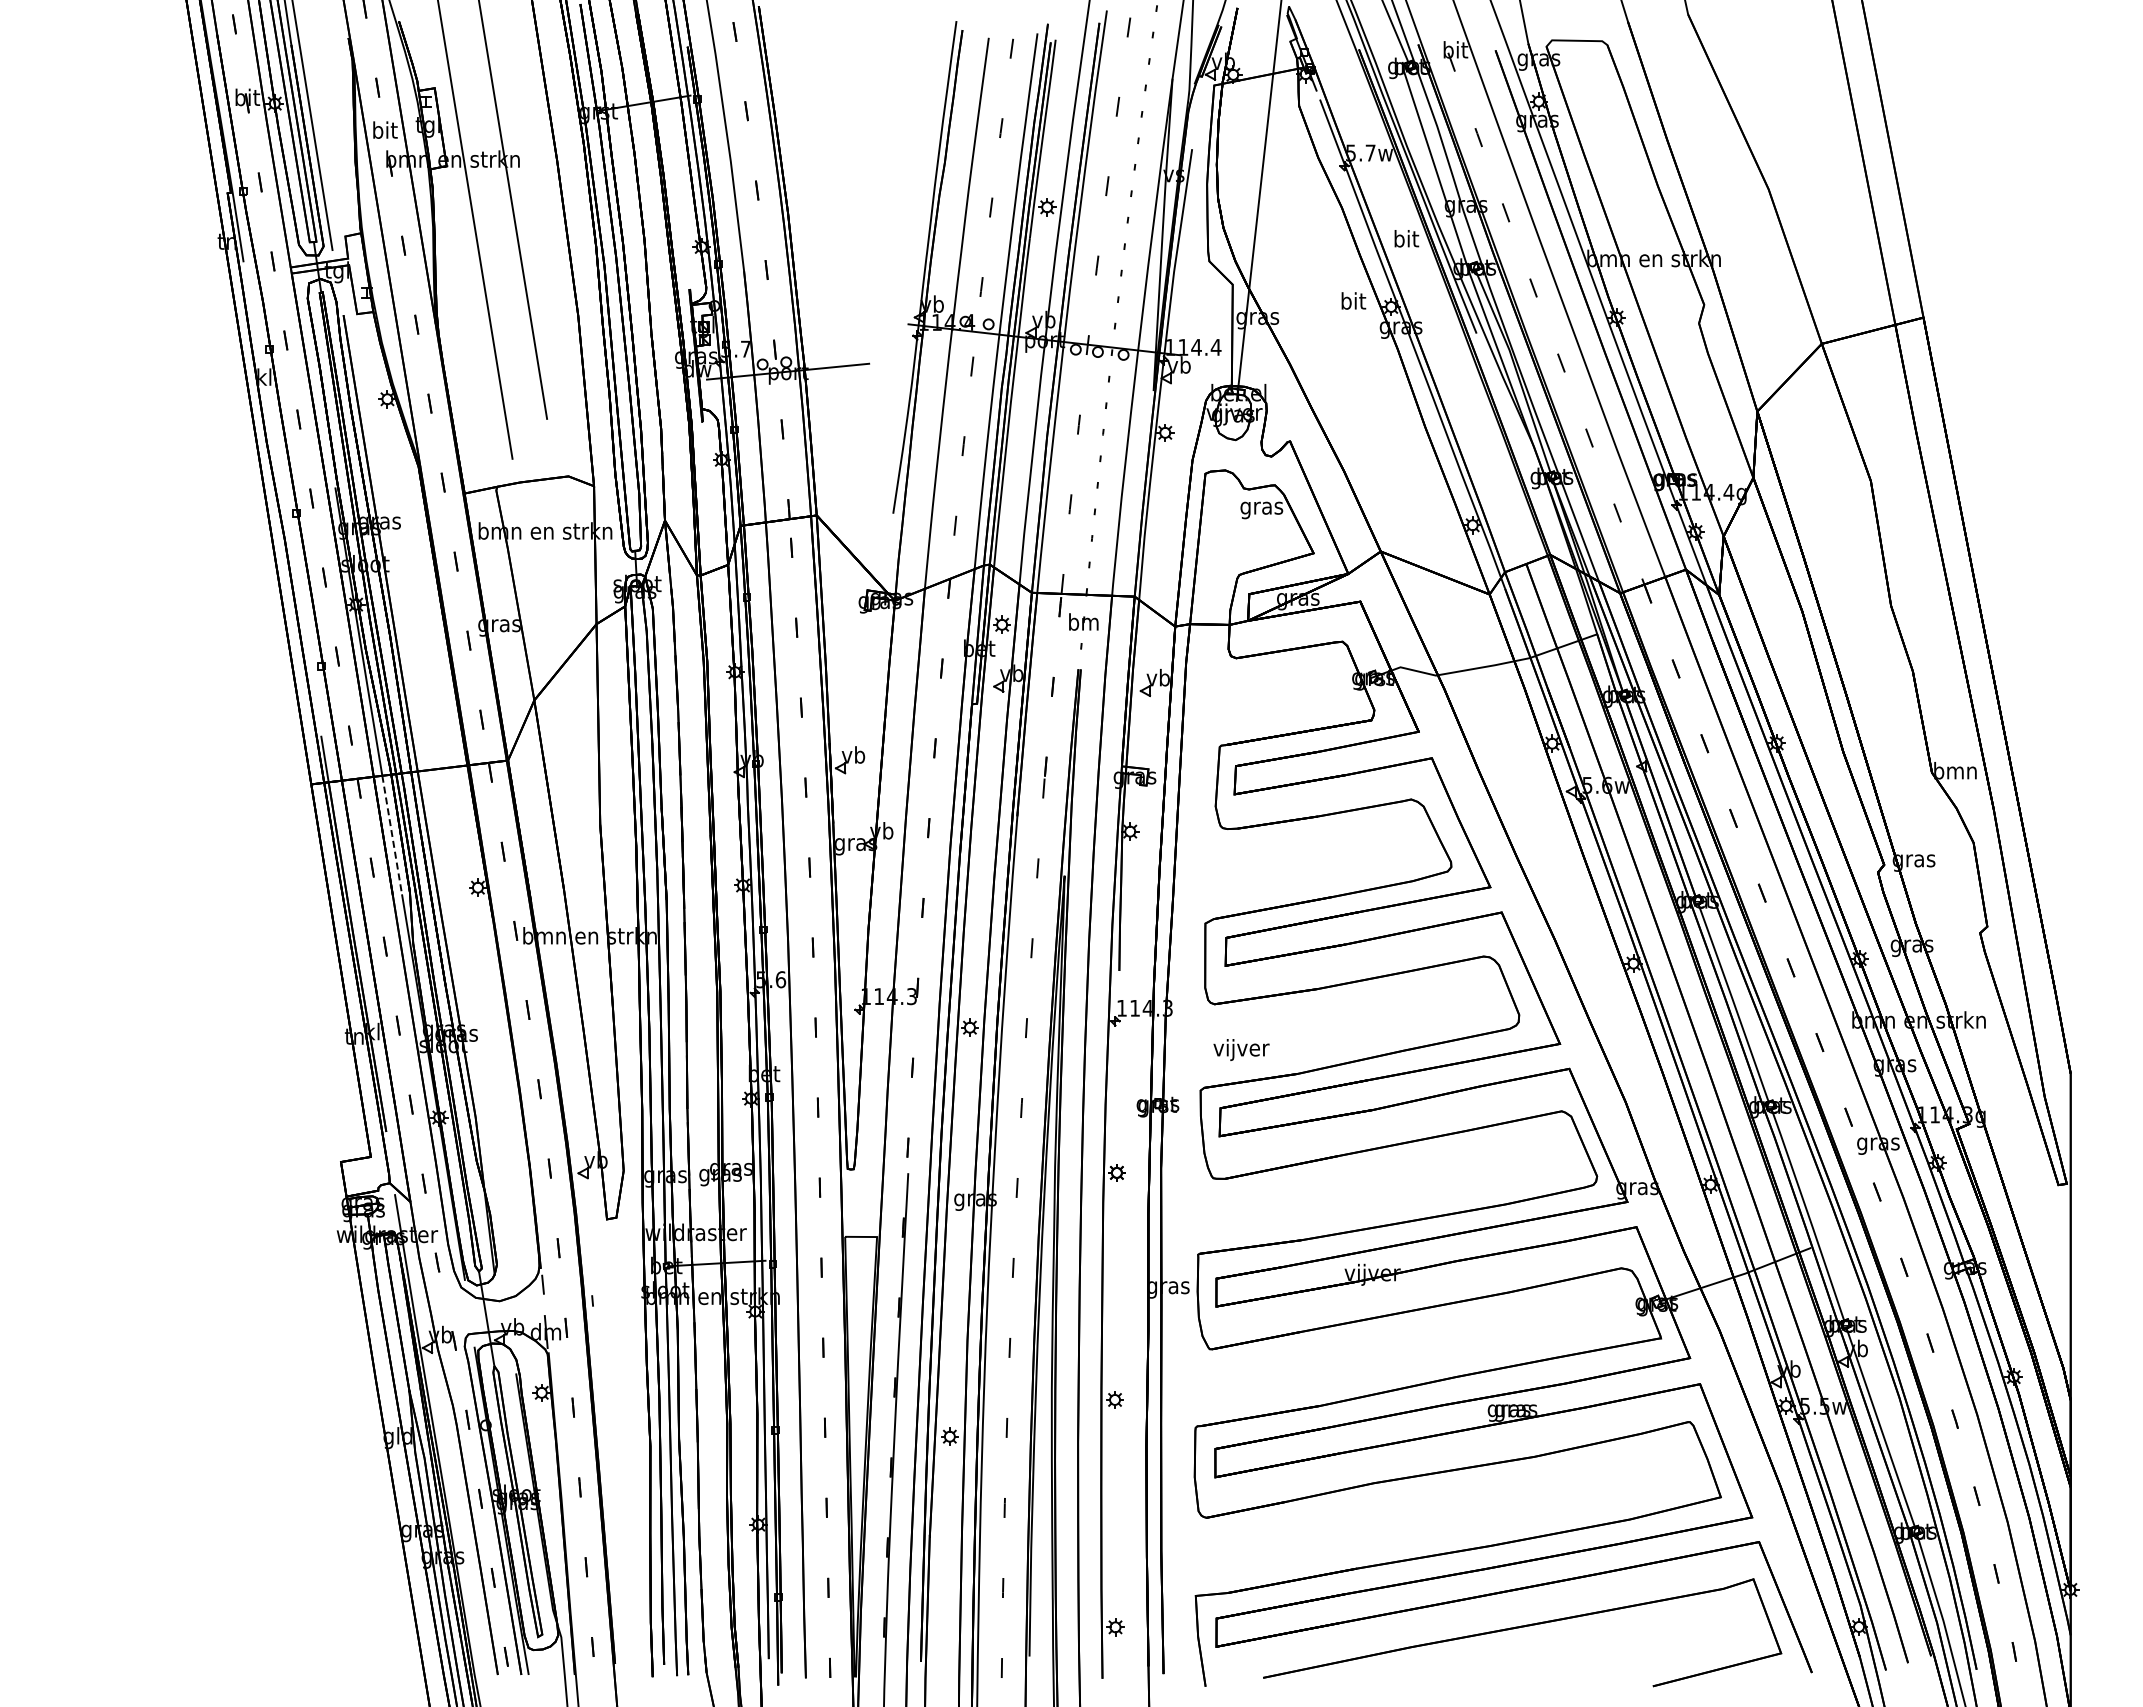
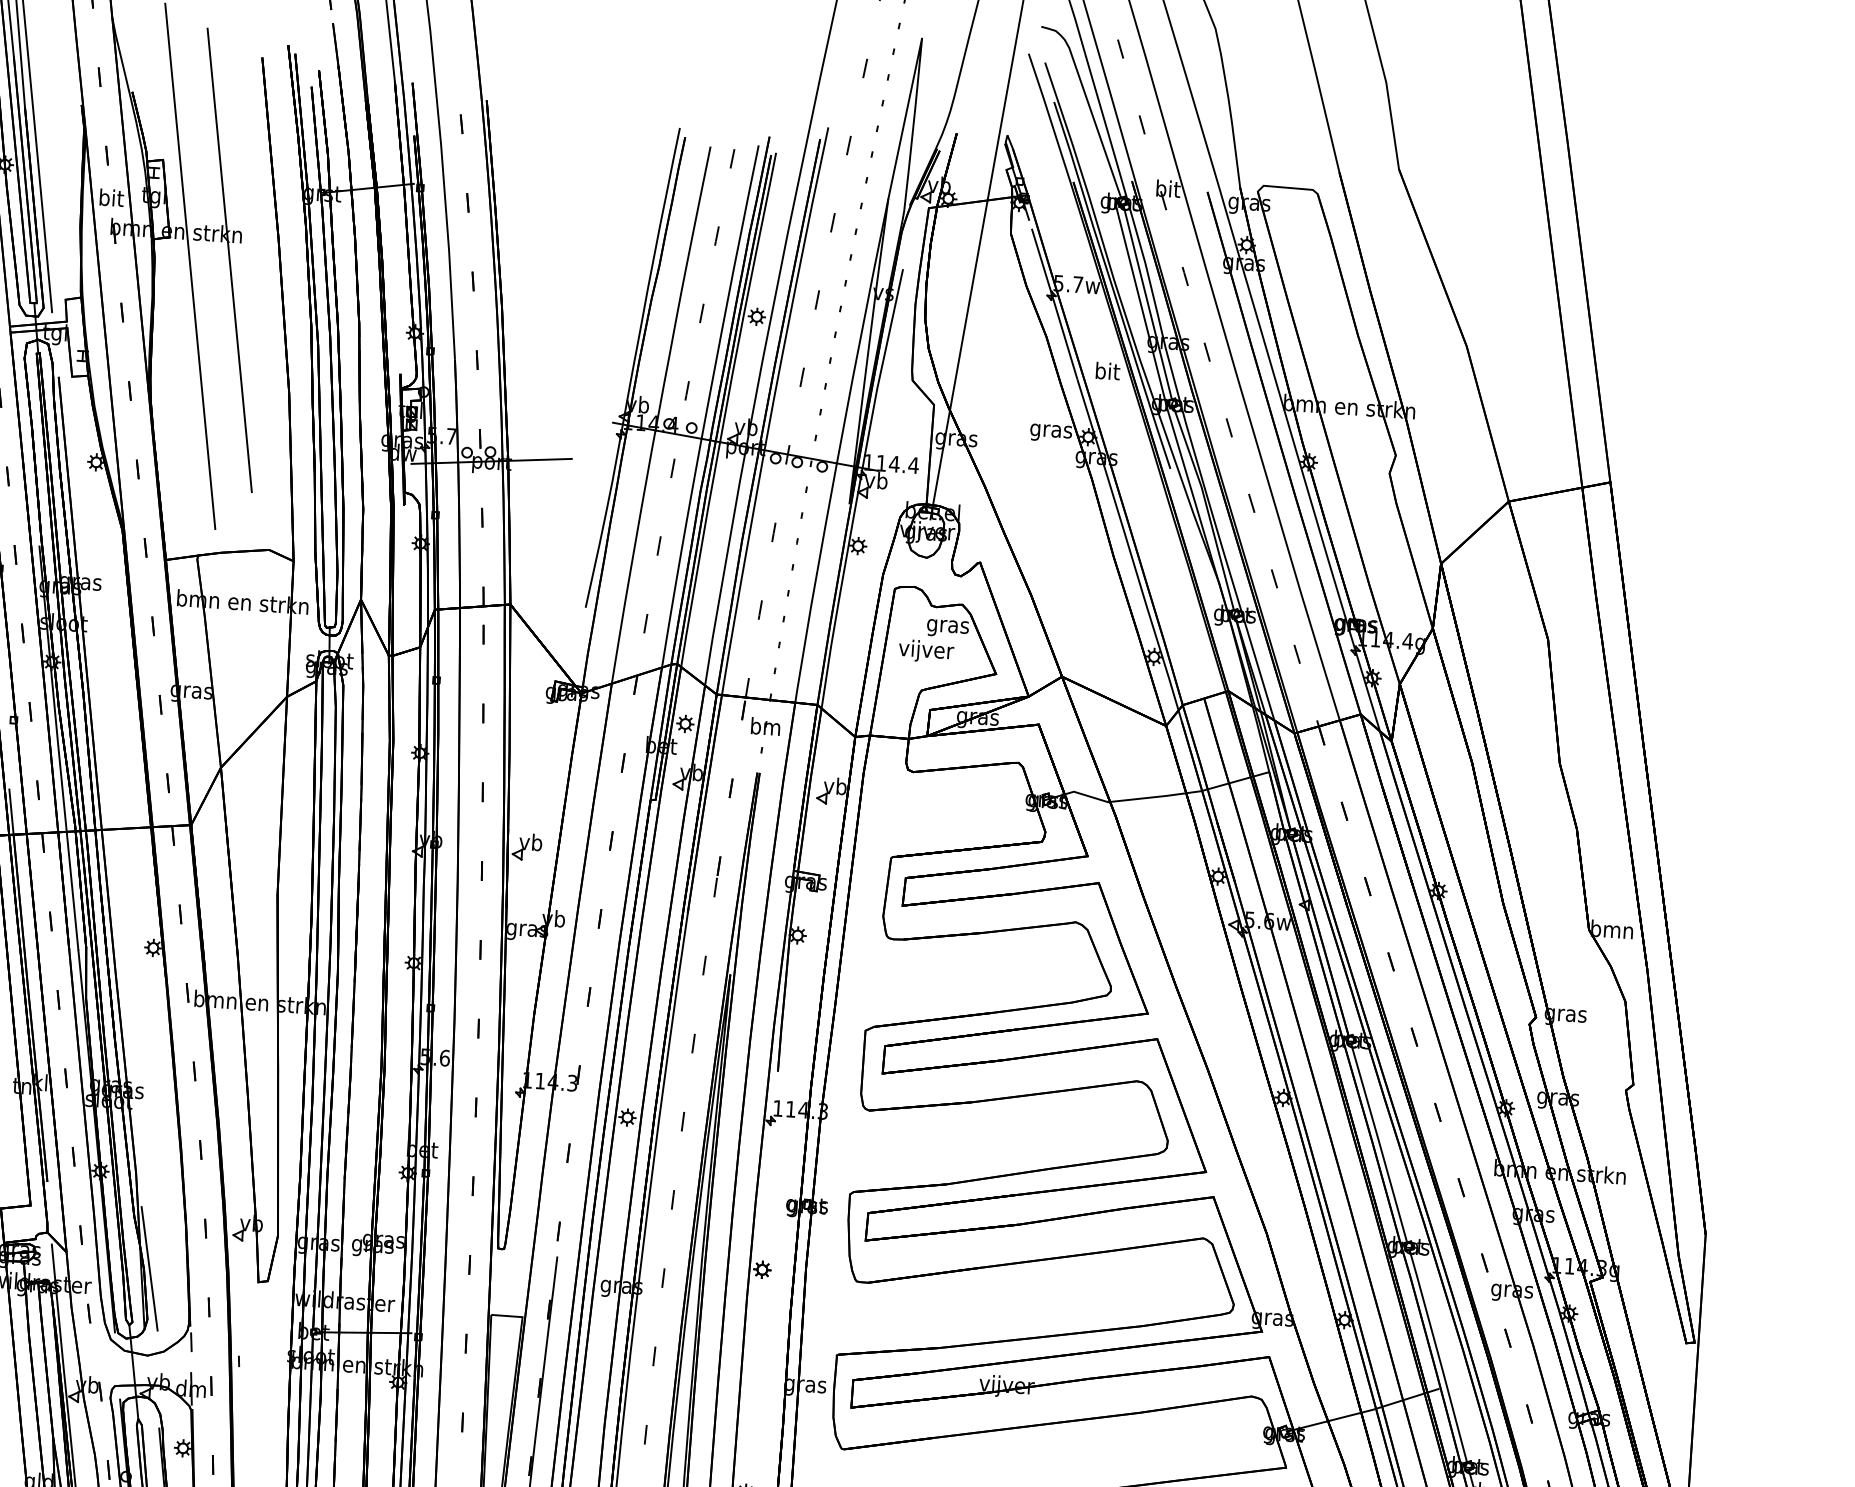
line: (1442, 166) -> (1147, 302), added
text: (1353, 303) -> (1051, 431), bit -> gras
line: (392, 835) -> (72, 891), dashed -> solid
text: (1241, 1049) -> (926, 650), moved
line: (495, 1213) -> (149, 1269), added

